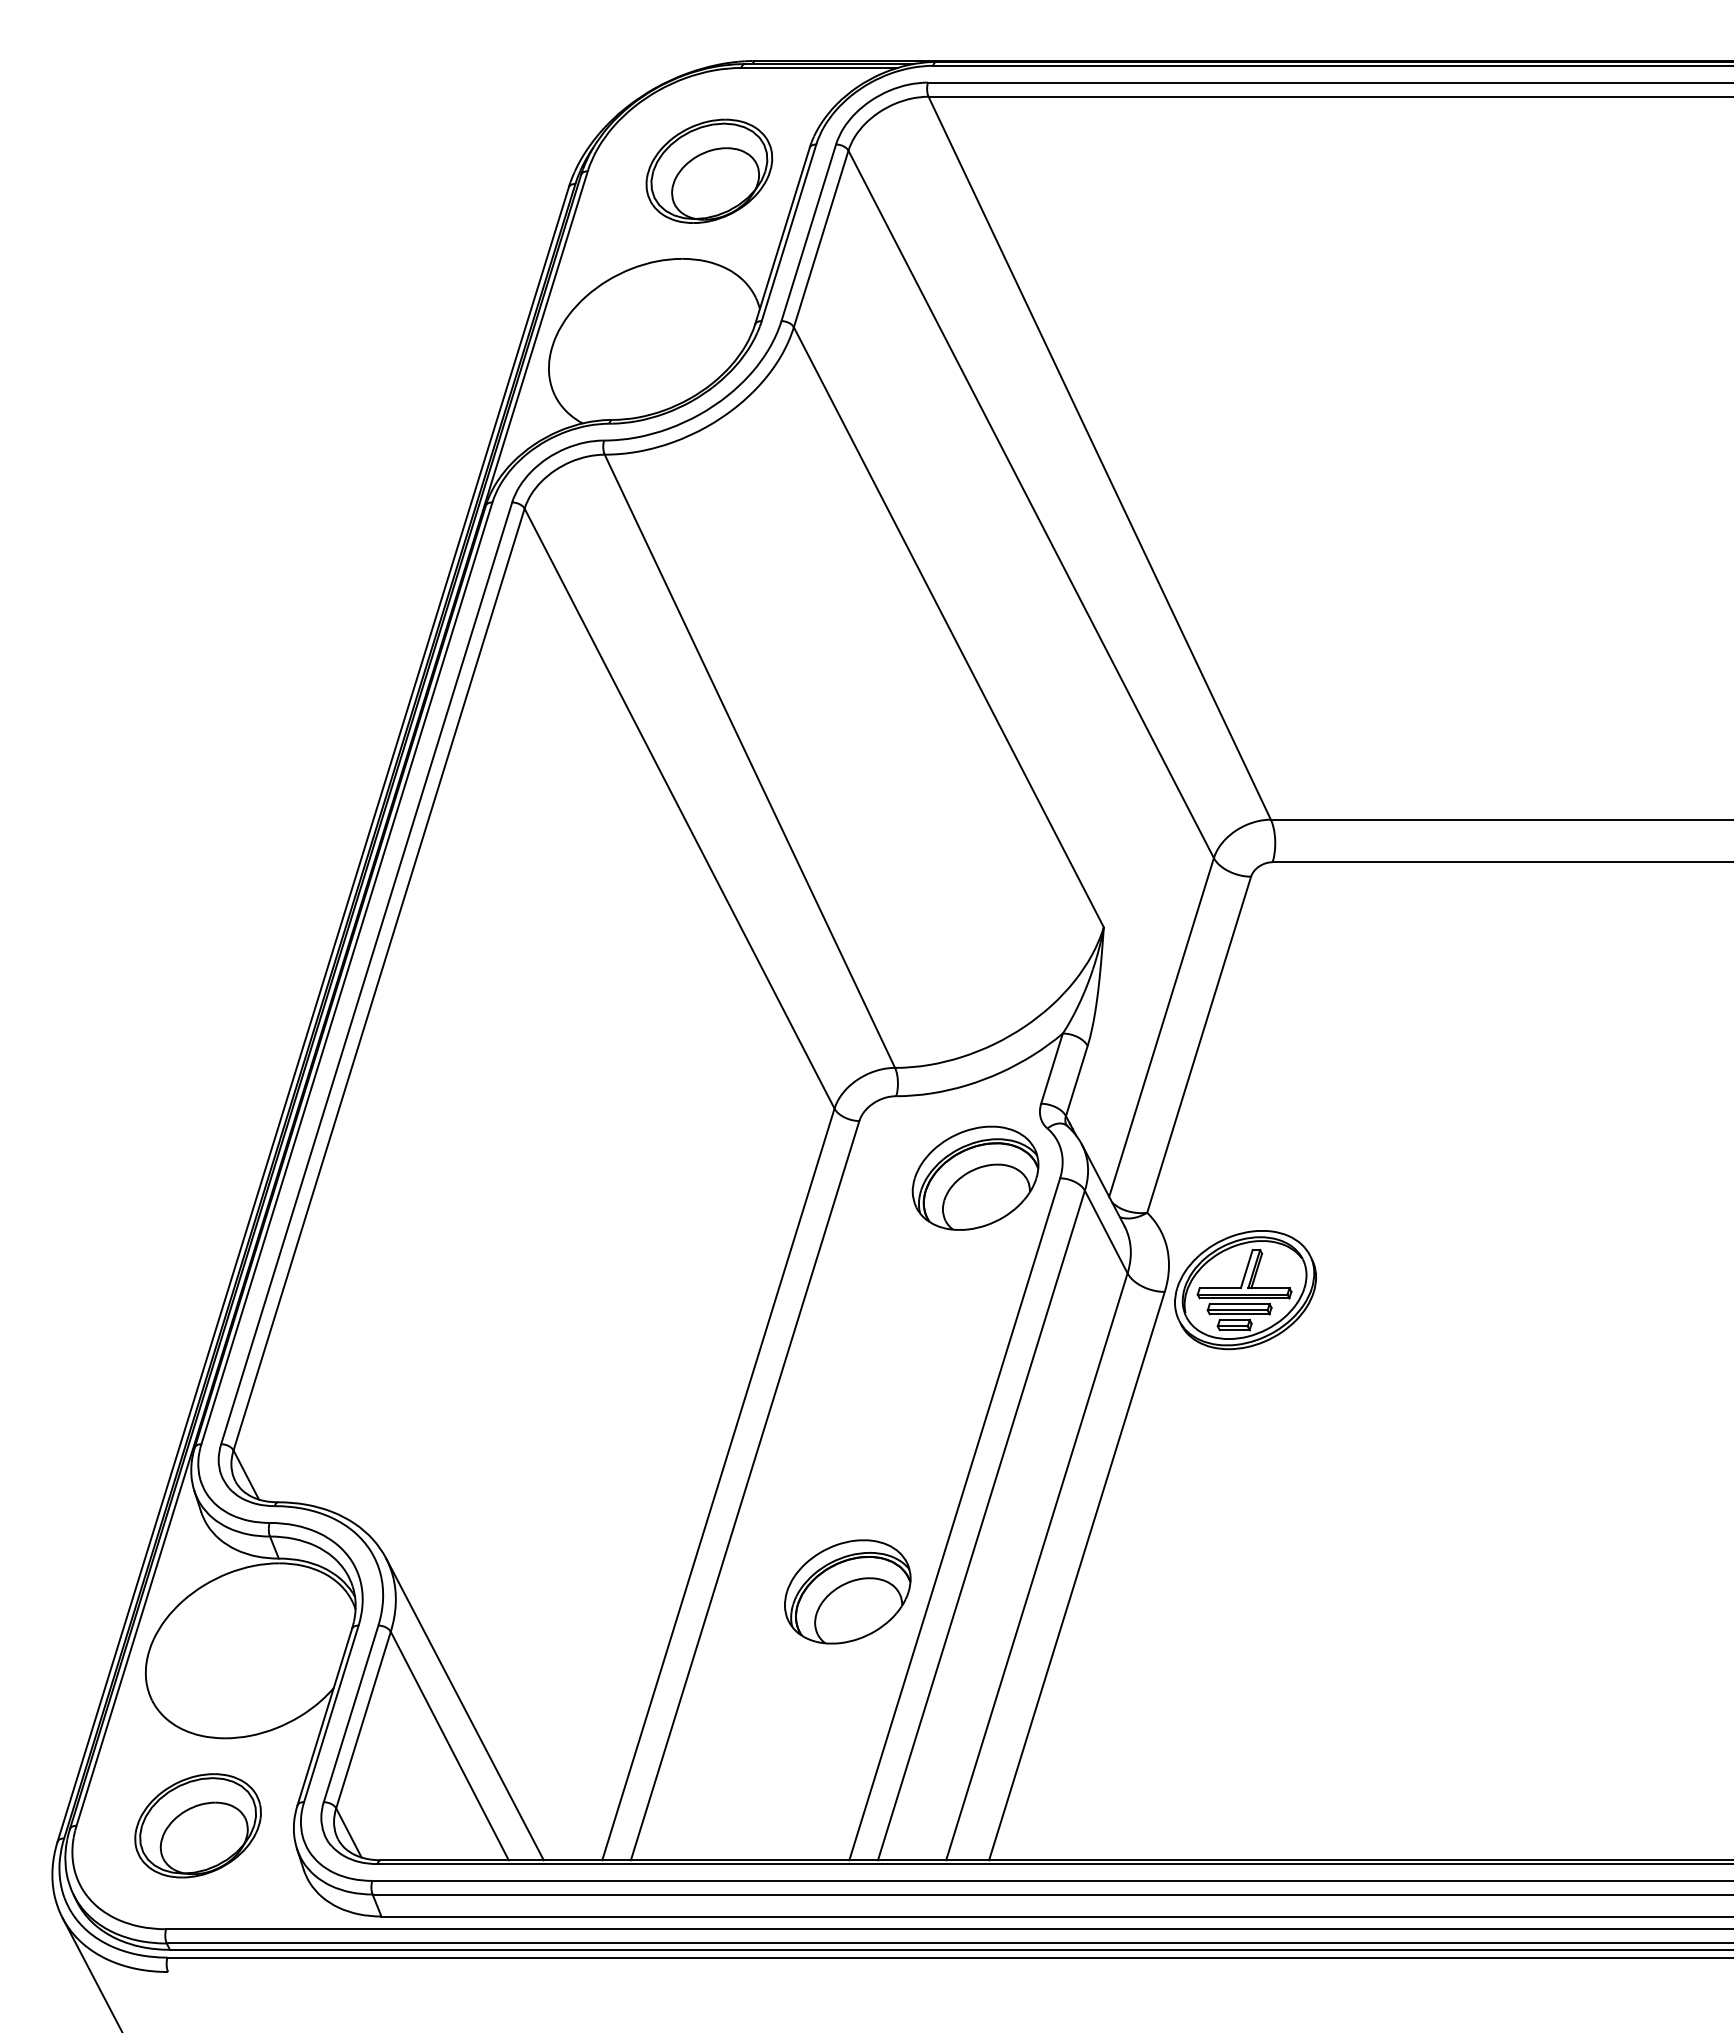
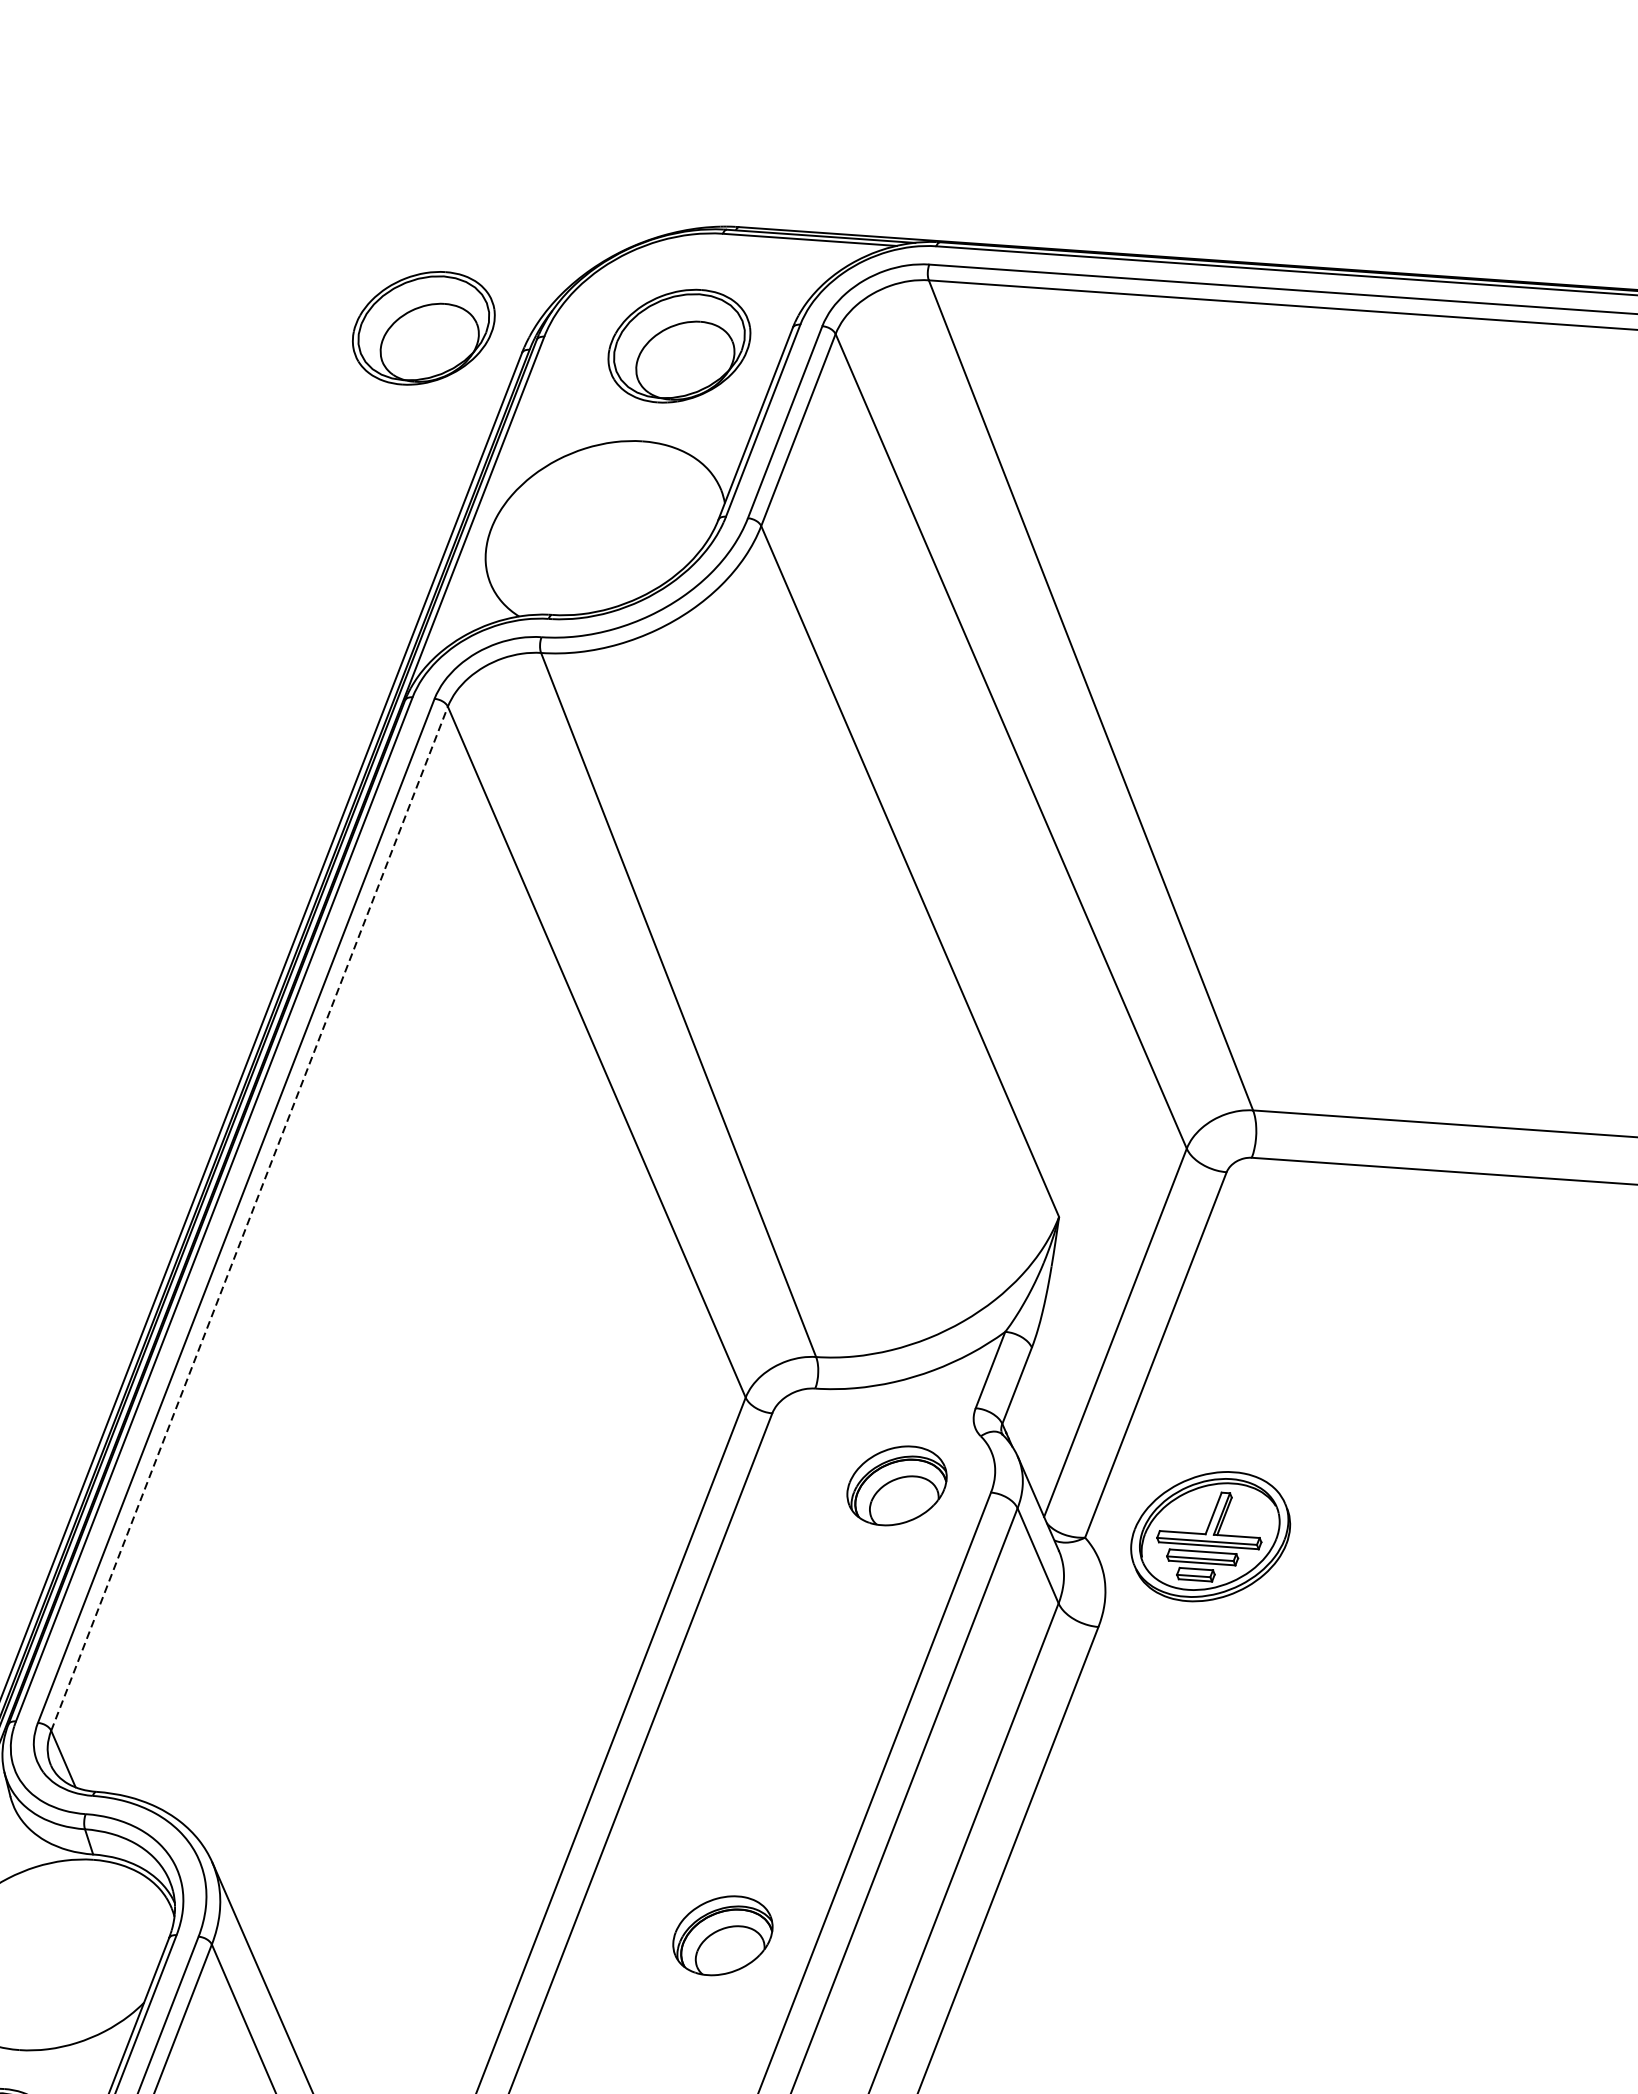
part: (479, 170) -> (424, 327), added
line: (379, 979) -> (250, 1218), solid -> dashed
part: (975, 1177) -> (897, 1485), size x0.7
part: (1245, 1290) -> (1210, 1537), moved
part: (847, 1591) -> (722, 1935), size x0.7

